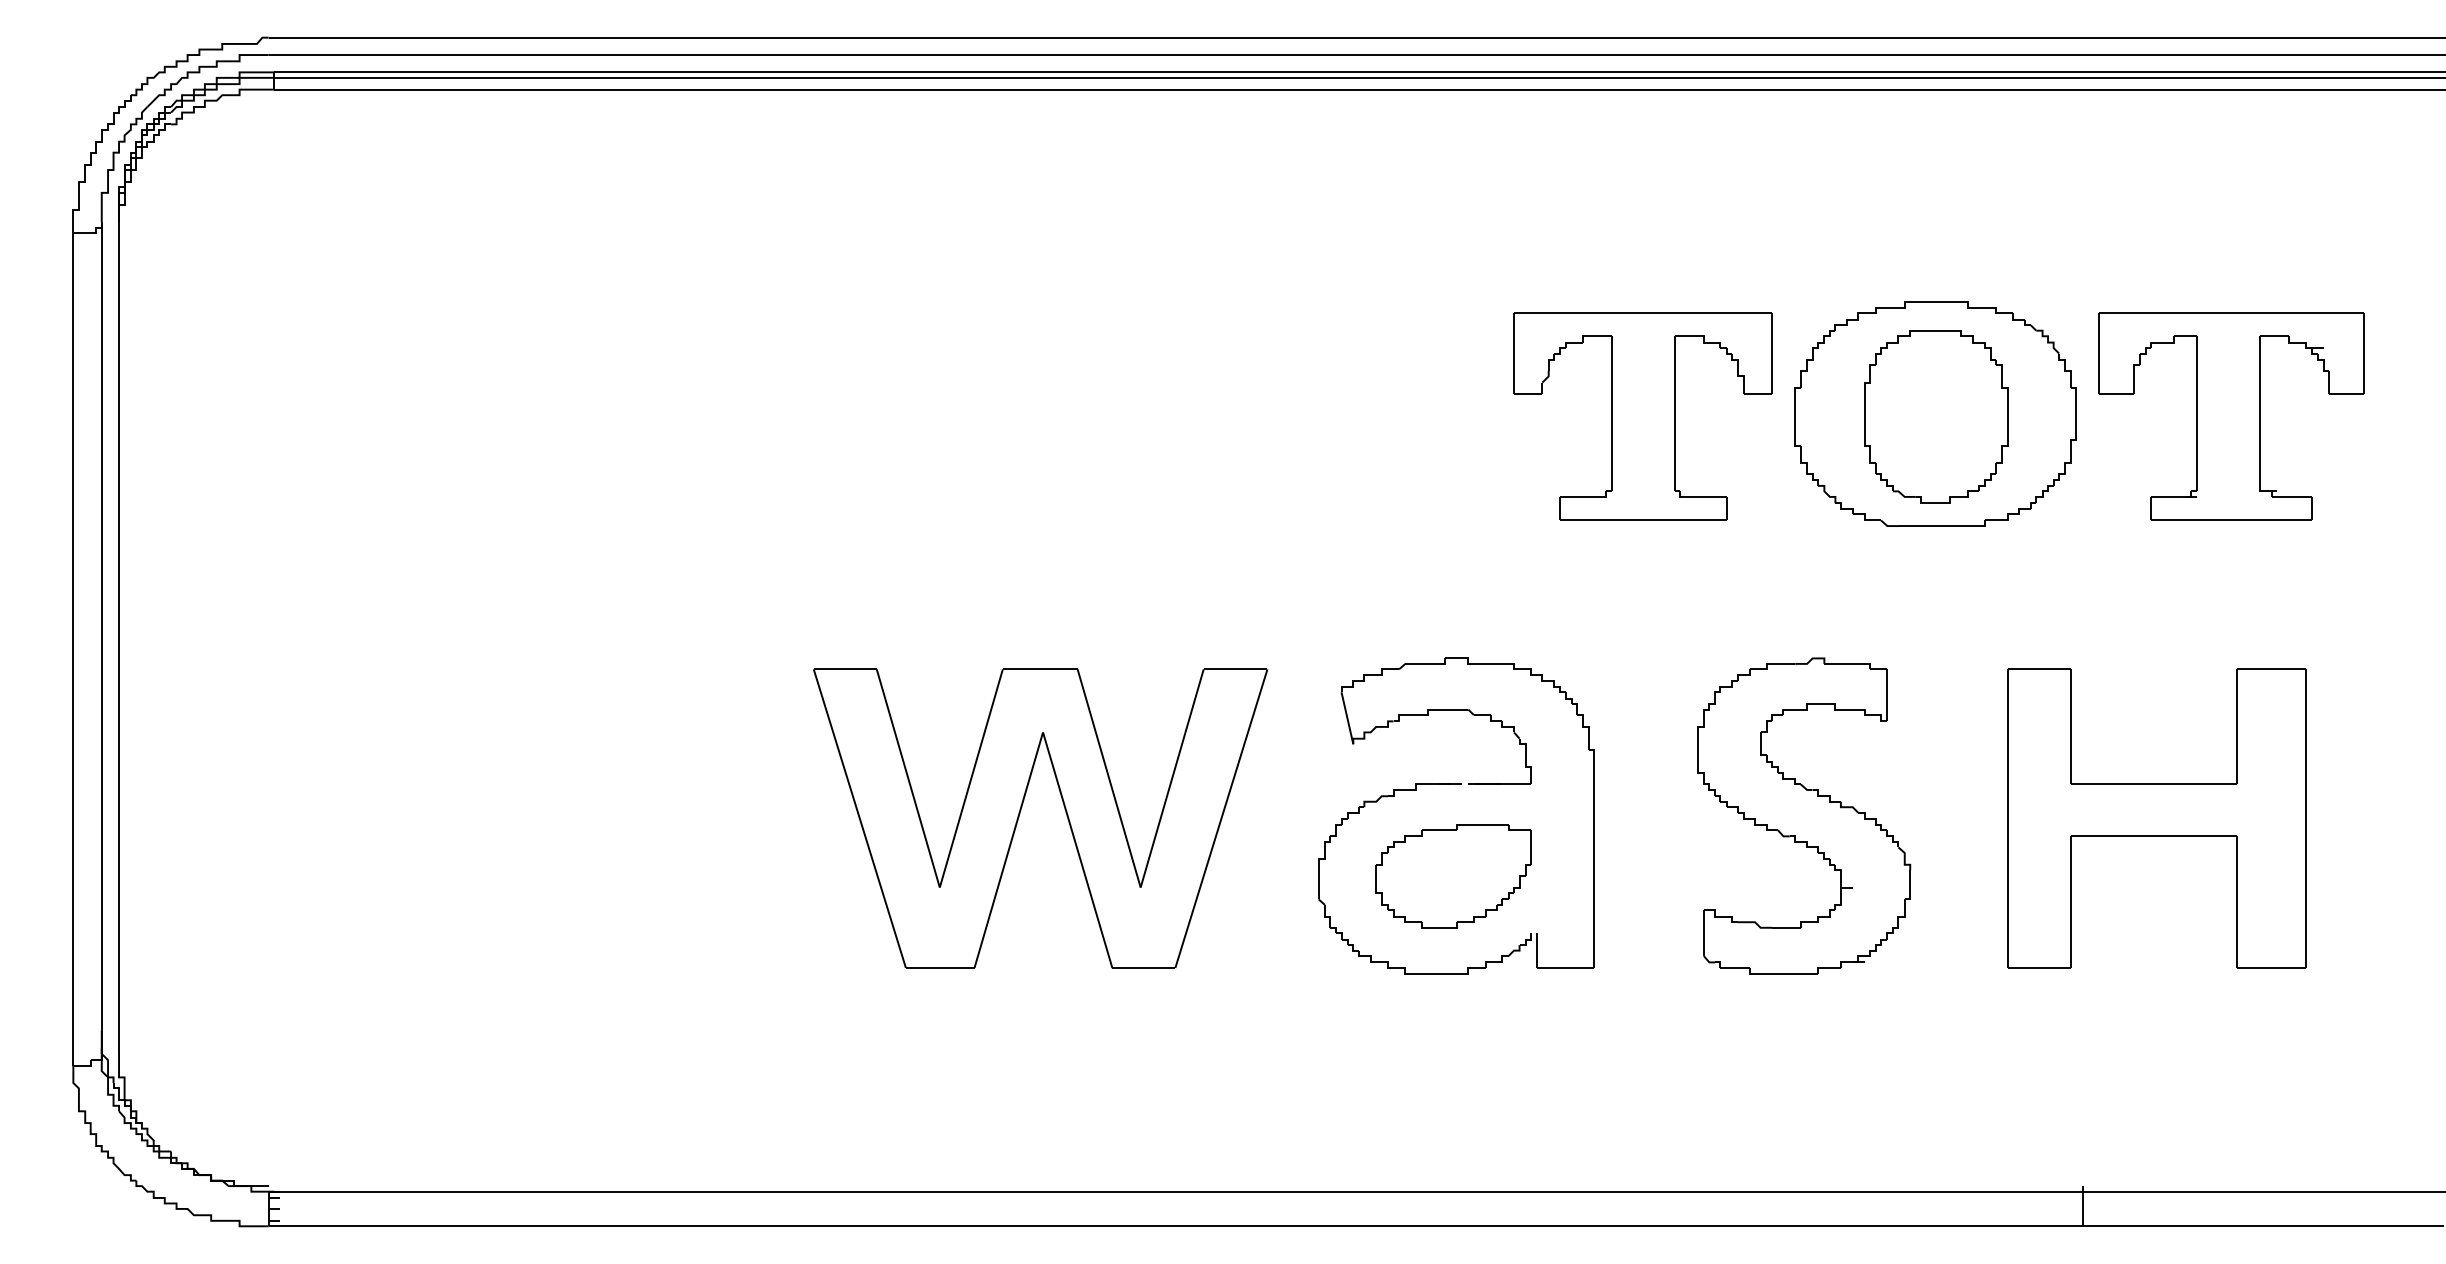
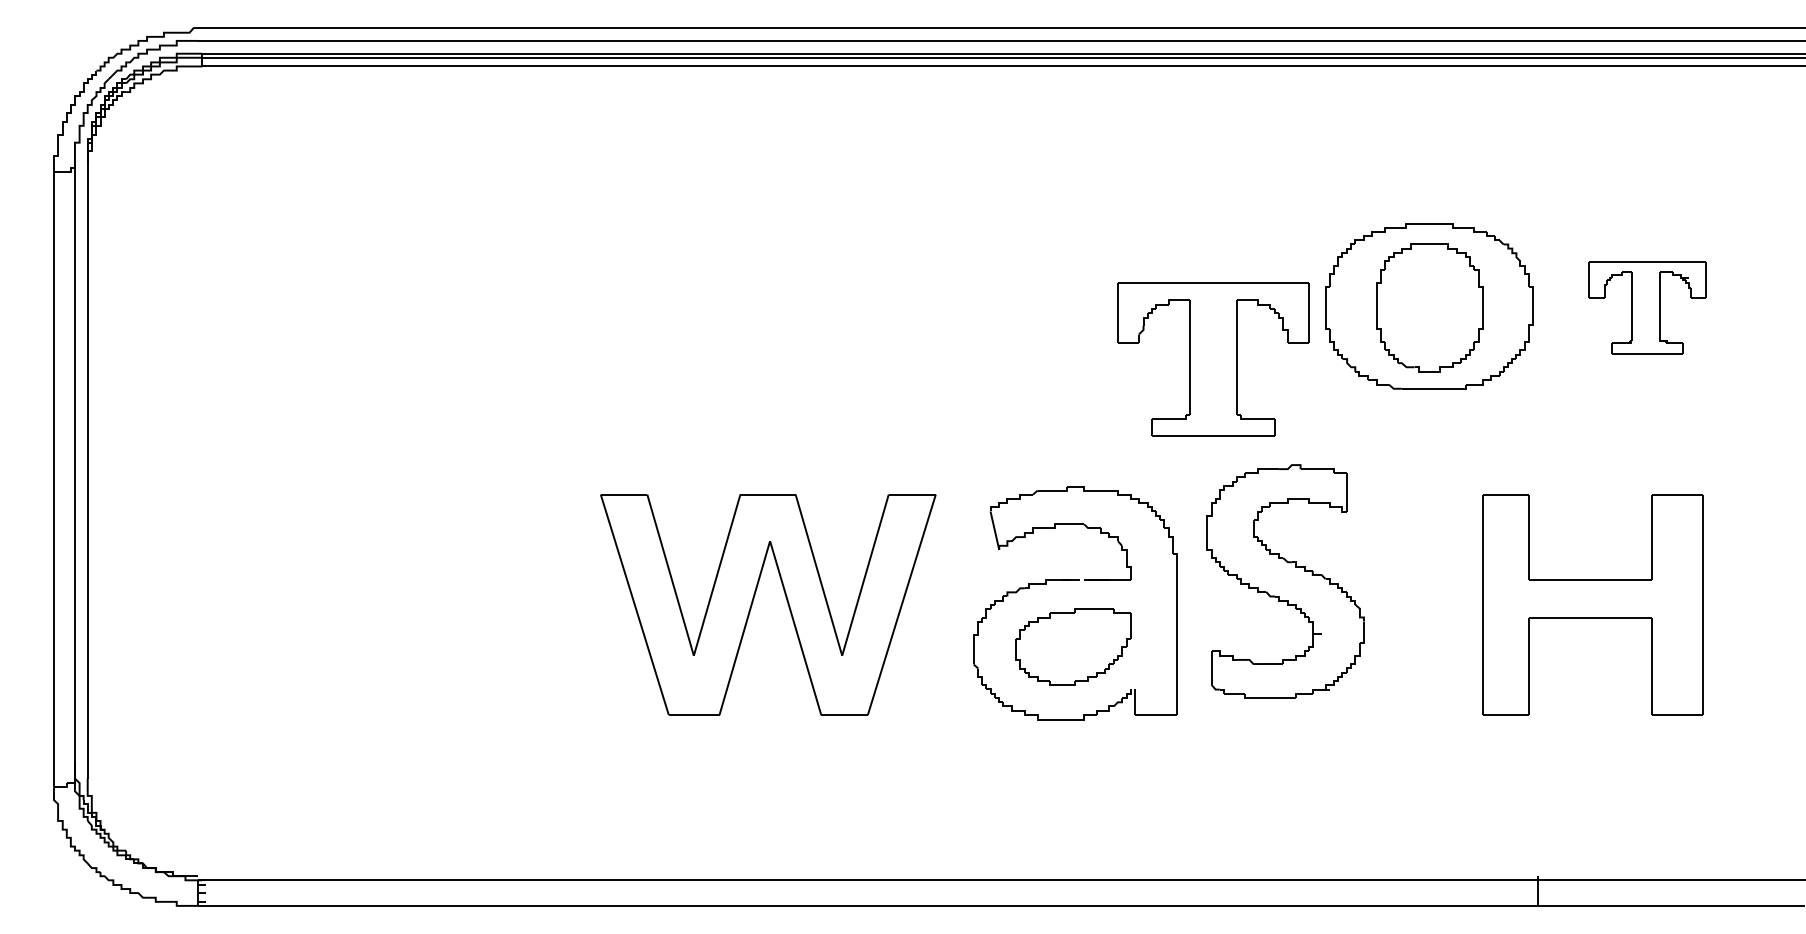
part: (1642, 416) -> (1212, 359), moved
part: (2231, 416) -> (1647, 307), size x0.6
part: (1804, 815) -> (1285, 581), moved

